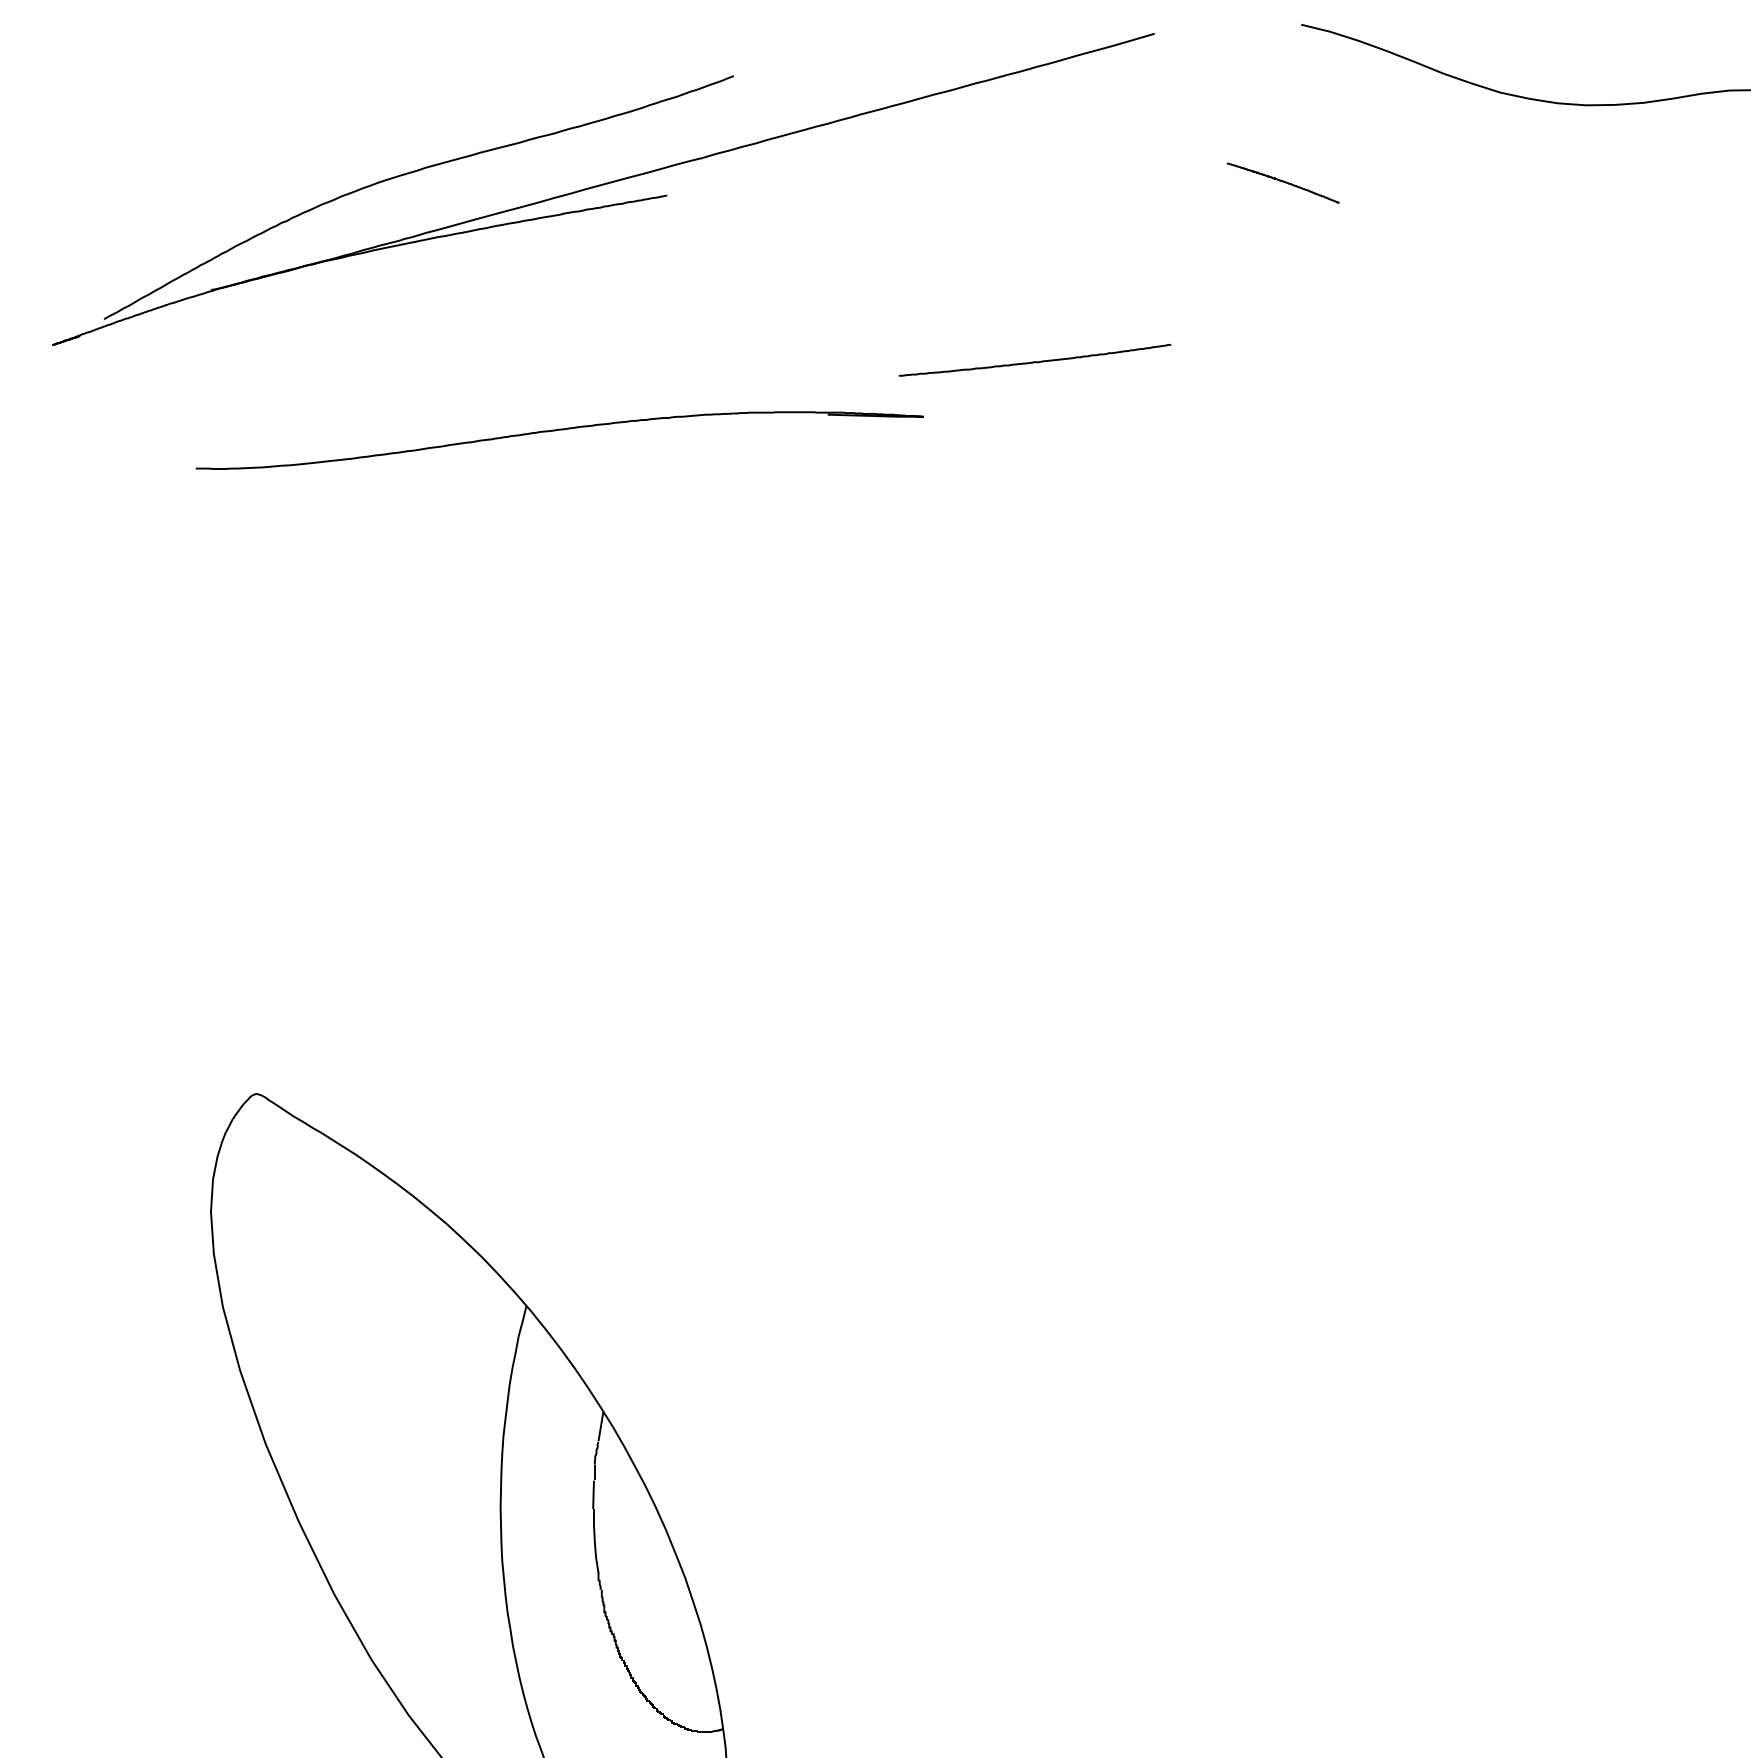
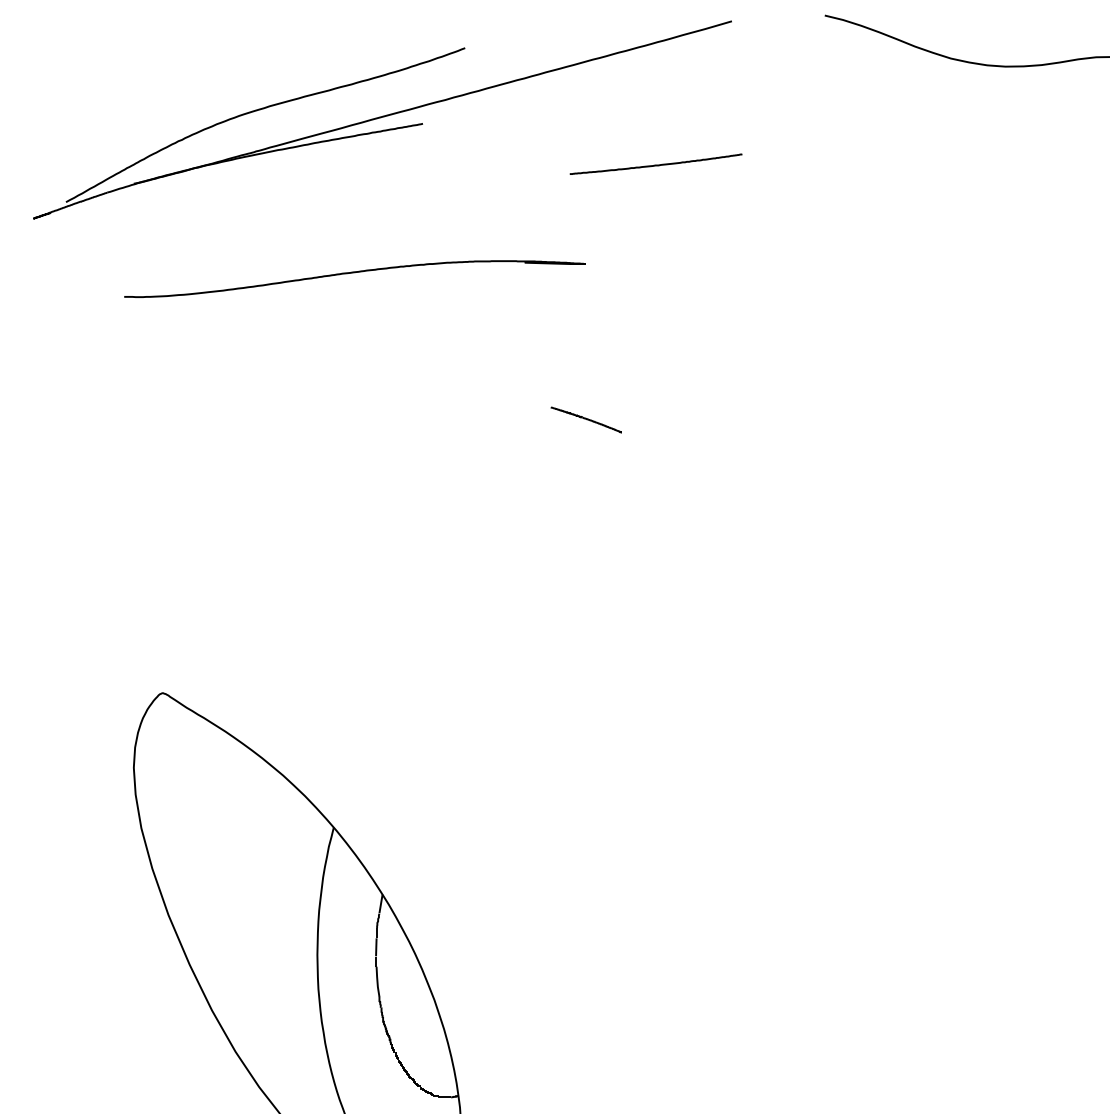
line: (1281, 182) -> (585, 419), moved
curve: (1034, 360) -> (655, 164), moved

